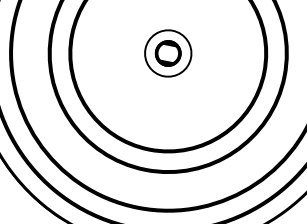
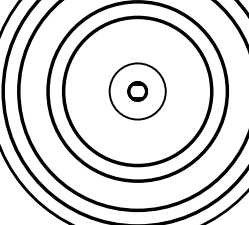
circle: (168, 53) -> (137, 91), size x1.6

